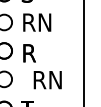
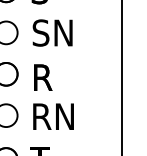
text: (36, 22) -> (53, 32), RN -> SN
text: (47, 80) -> (53, 117), moved

